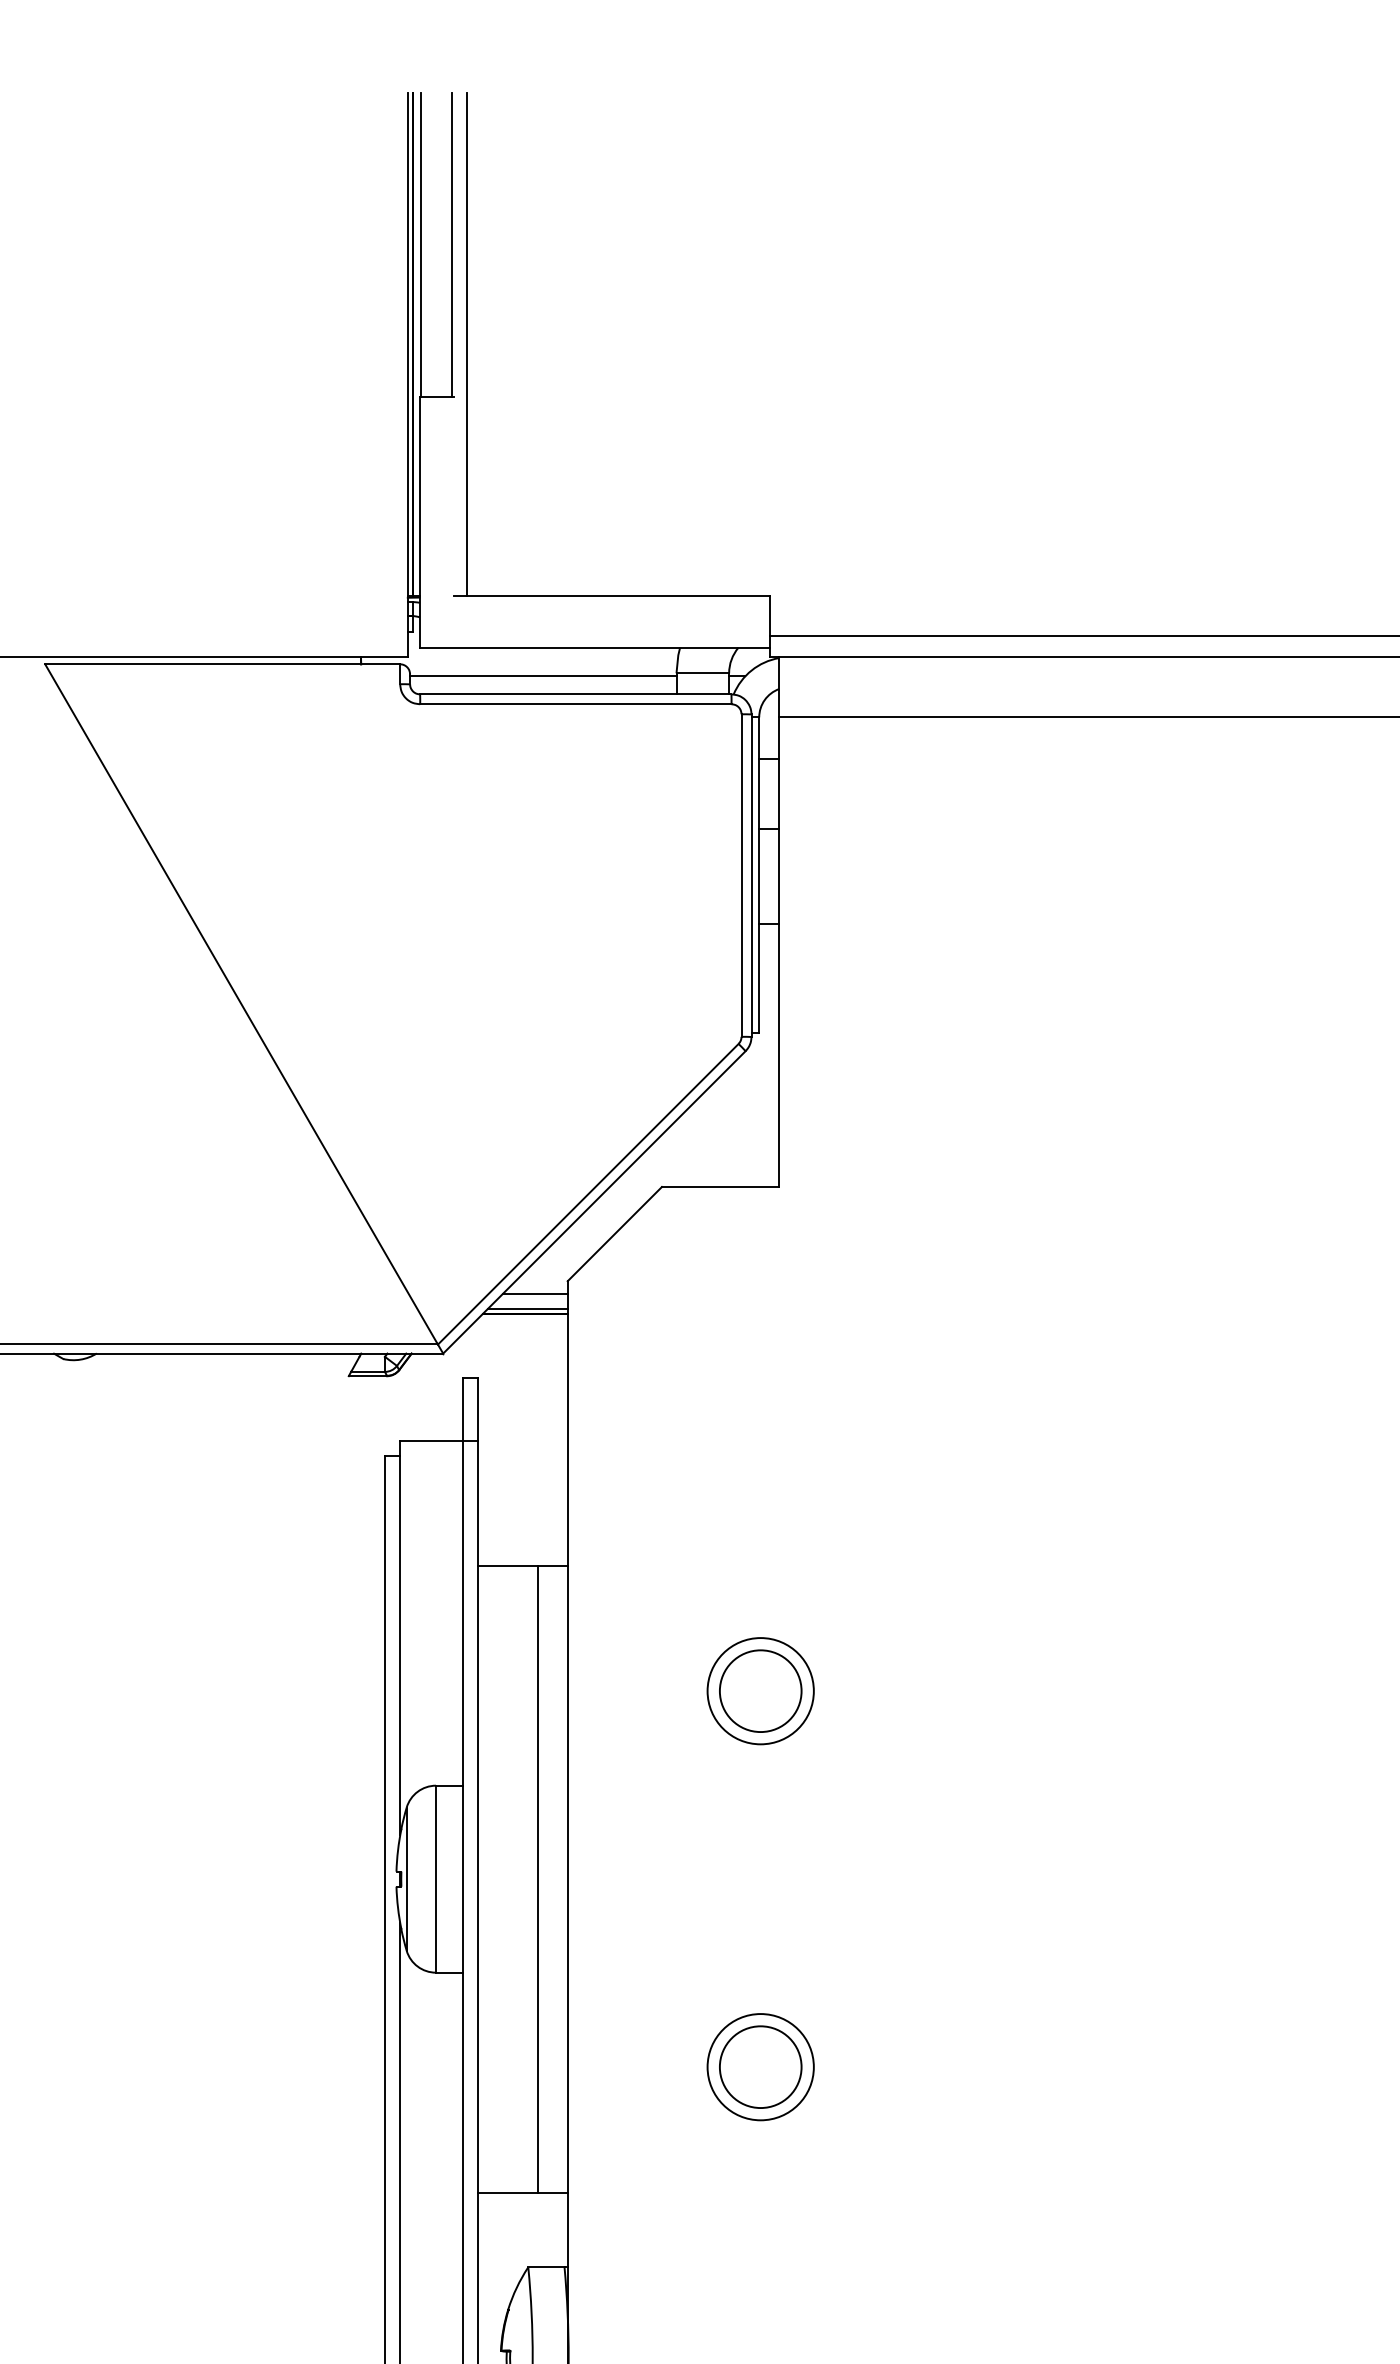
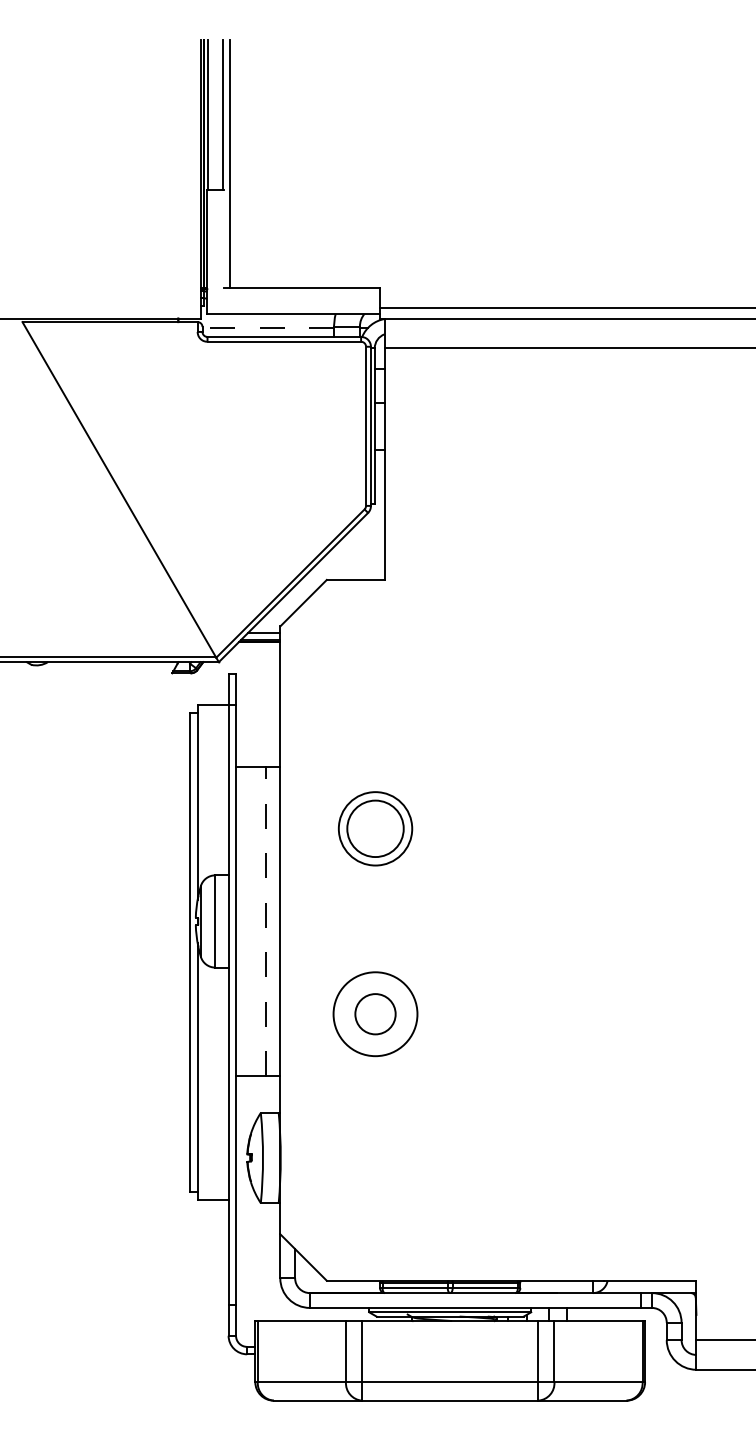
line: (543, 677) -> (268, 328), solid -> dashed
part: (760, 1690) -> (375, 828), size x1.4
line: (537, 1879) -> (265, 921), solid -> dashed
circle: (760, 2067) -> (375, 1014), size x1.6

